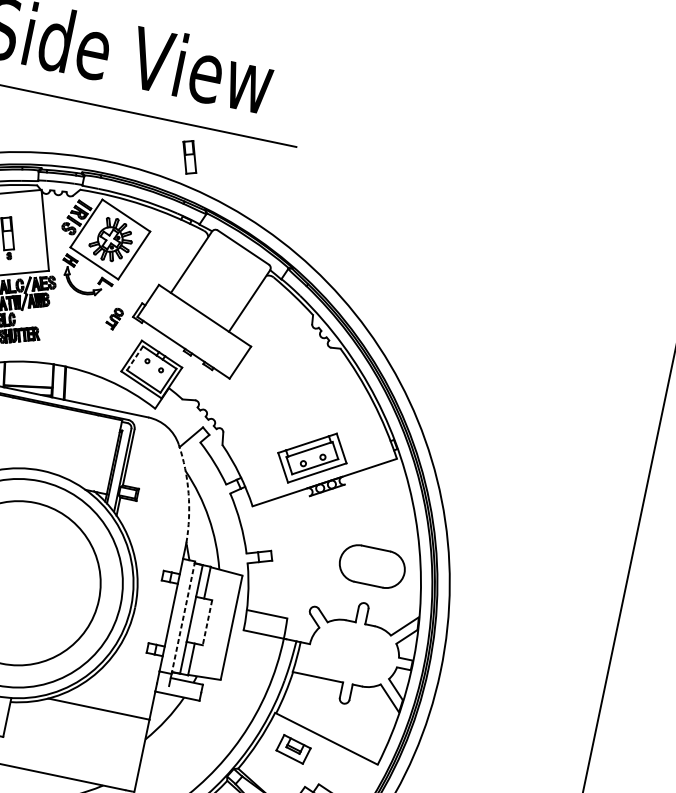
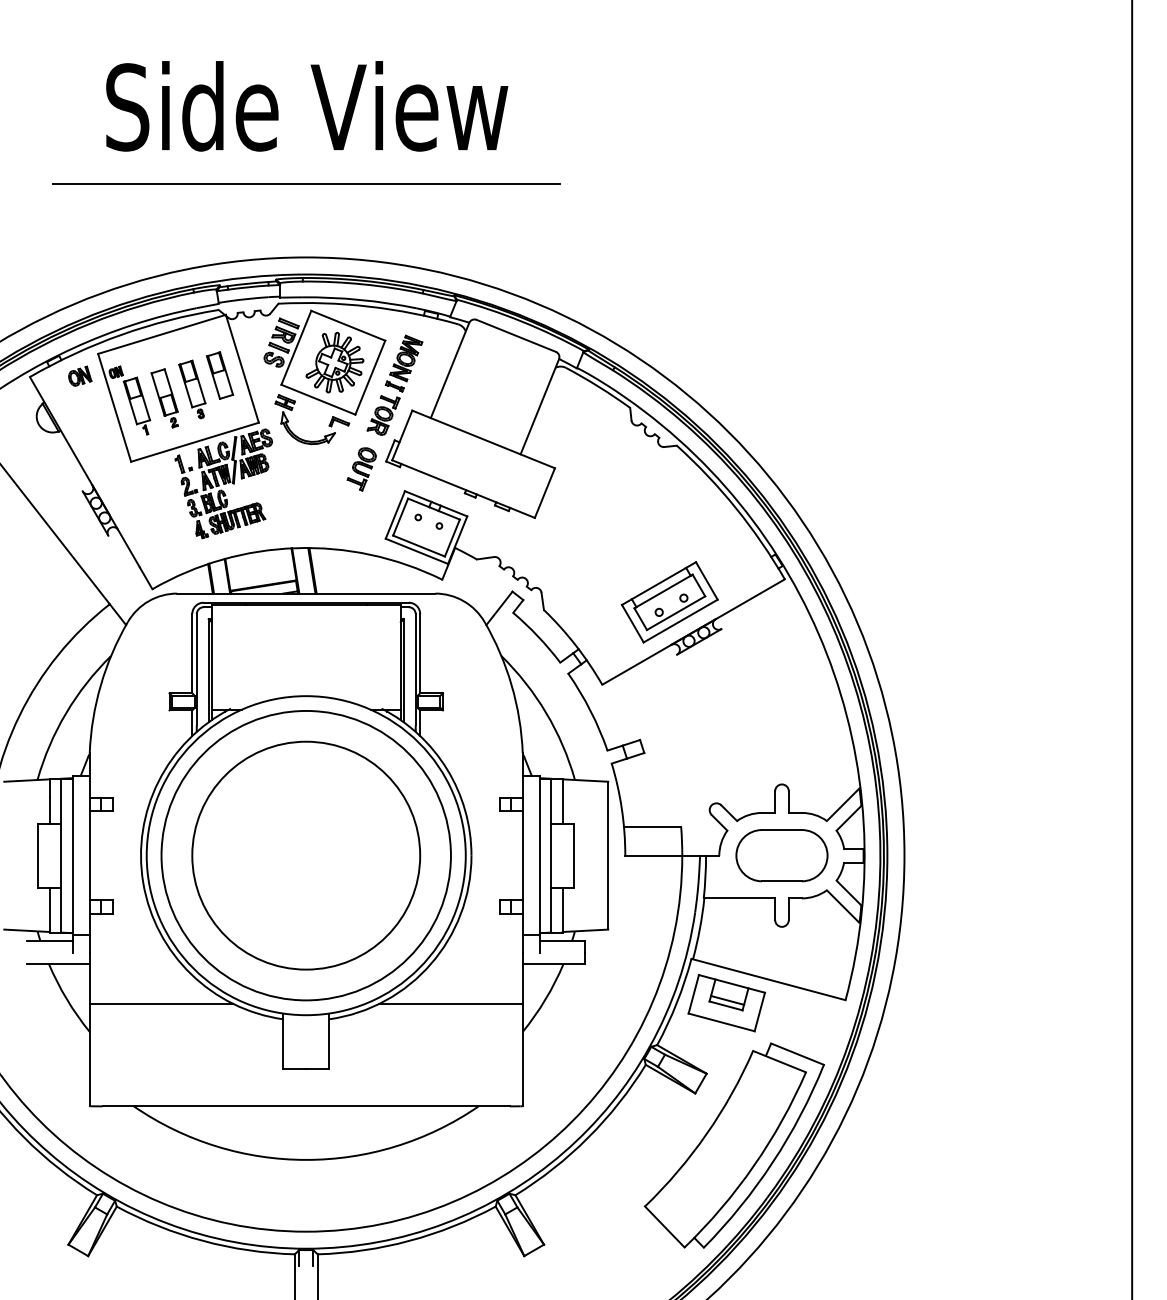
part: (190, 157) -> (220, 375), moved
part: (150, 263) -> (394, 384), added
part: (114, 318) -> (361, 469), size x1.43
line: (134, 358) -> (400, 517), dashed -> solid
arc: (188, 493) -> (511, 685), dashed -> solid
part: (372, 566) -> (781, 855), moved
line: (183, 617) -> (539, 855), dashed -> solid
line: (207, 622) -> (574, 855), dashed -> solid
part: (293, 749) -> (726, 1003), size x1.67

